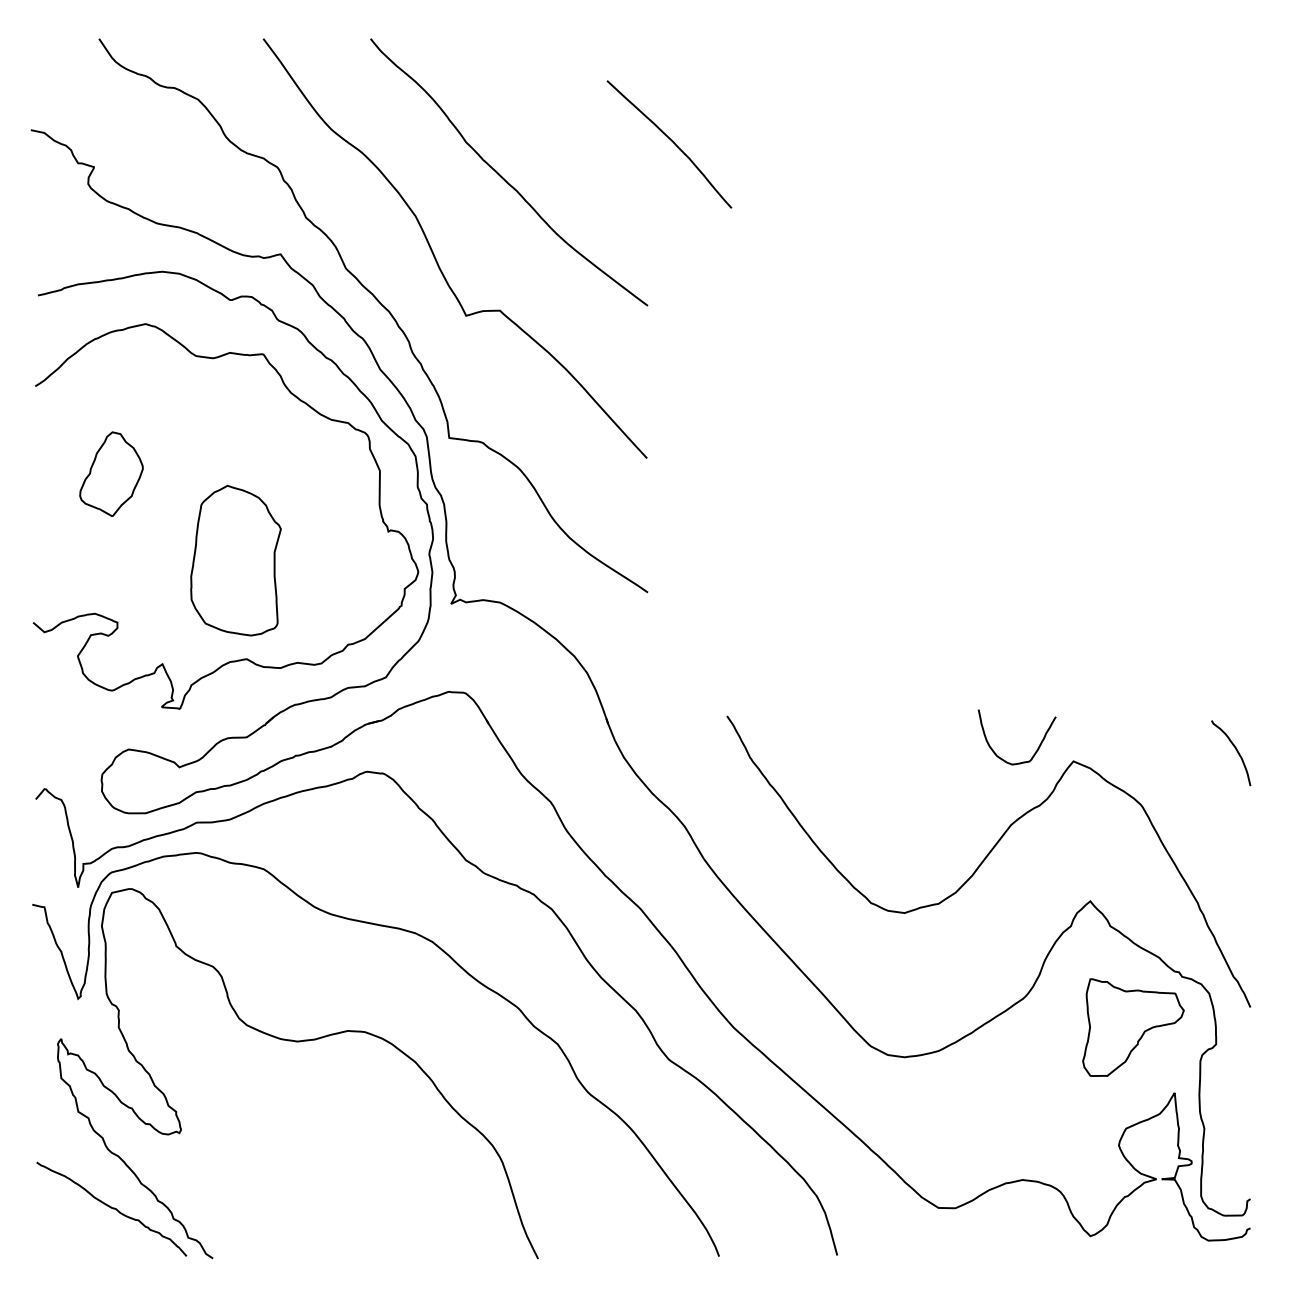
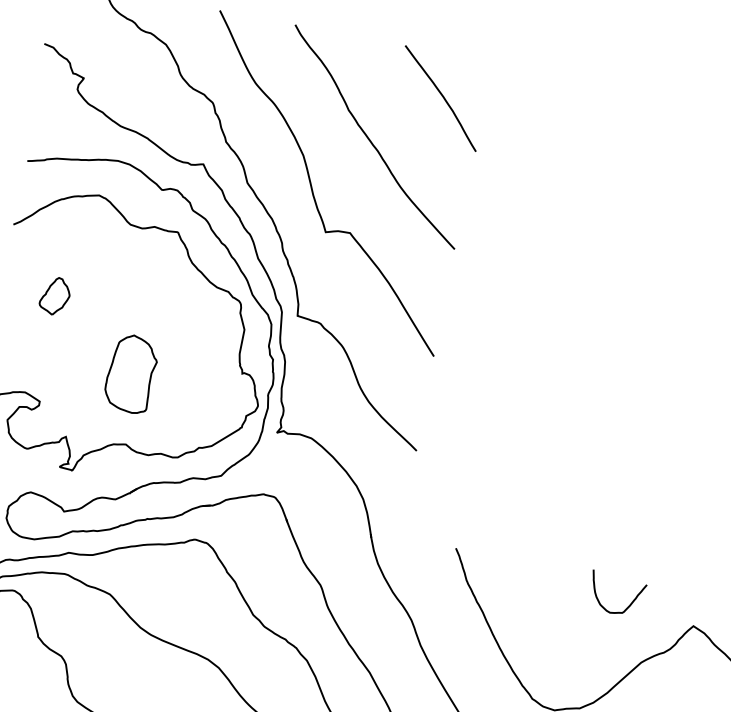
curve: (671, 141) -> (442, 96), moved
part: (110, 473) -> (54, 295), size x0.62
part: (235, 560) -> (131, 373), size x0.71
curve: (1035, 751) -> (628, 606), moved

